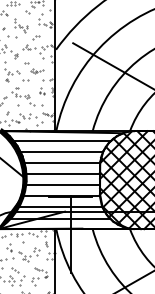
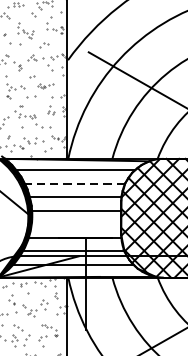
line: (61, 151) -> (74, 183), solid -> dashed
line: (63, 185) -> (77, 224), removed

